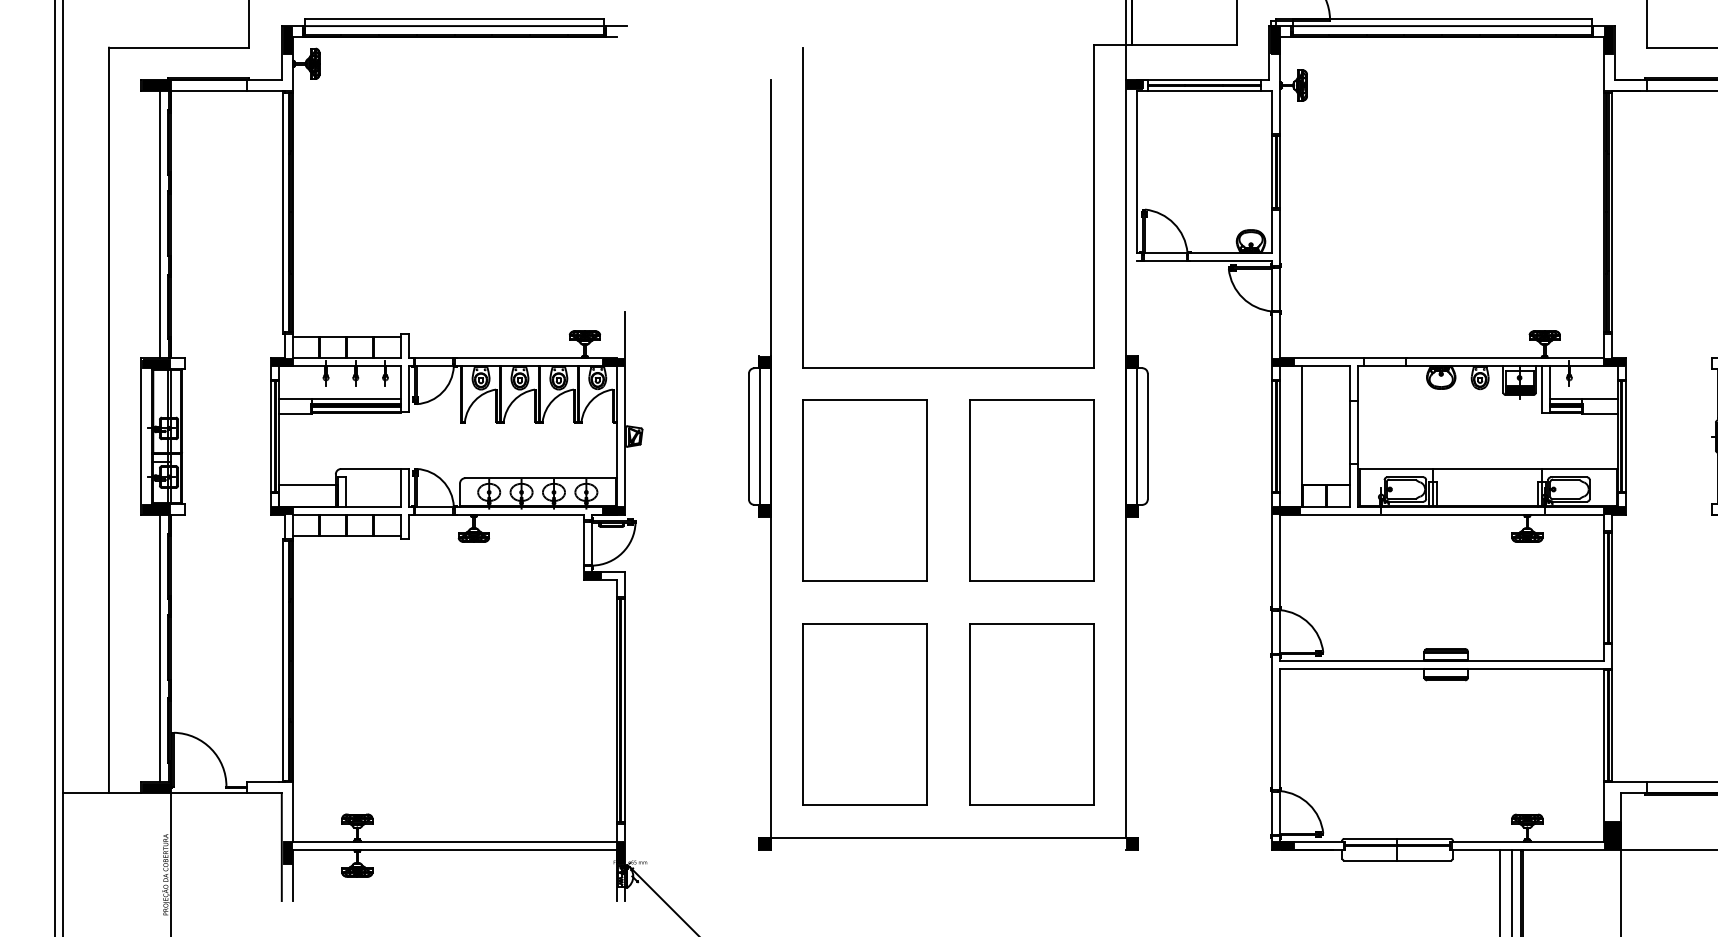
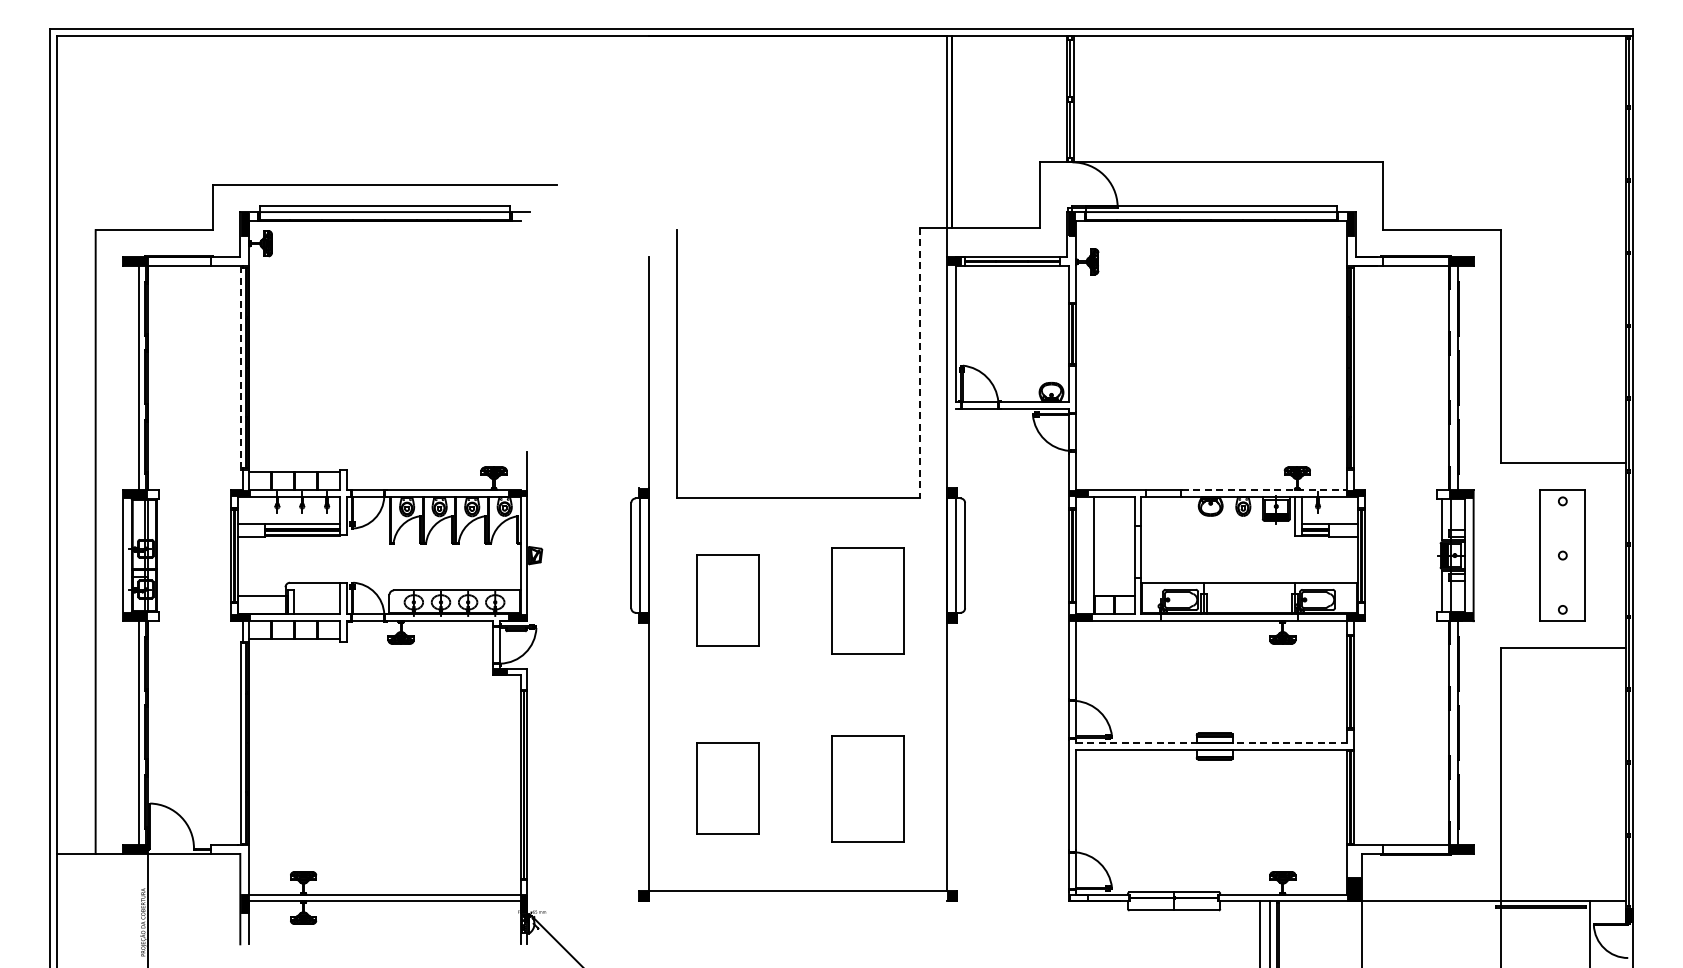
line: (1093, 207) -> (919, 363), solid -> dashed
line: (283, 212) -> (241, 368), solid -> dashed
line: (1505, 358) -> (1264, 490), solid -> dashed
part: (865, 490) -> (728, 600), size x0.6
part: (1031, 490) -> (867, 600), size x0.7
line: (1442, 661) -> (1211, 743), solid -> dashed
part: (865, 714) -> (728, 788), size x0.6
part: (1031, 714) -> (867, 788), size x0.7
fill: (1283, 845) -> (1078, 897), removed

